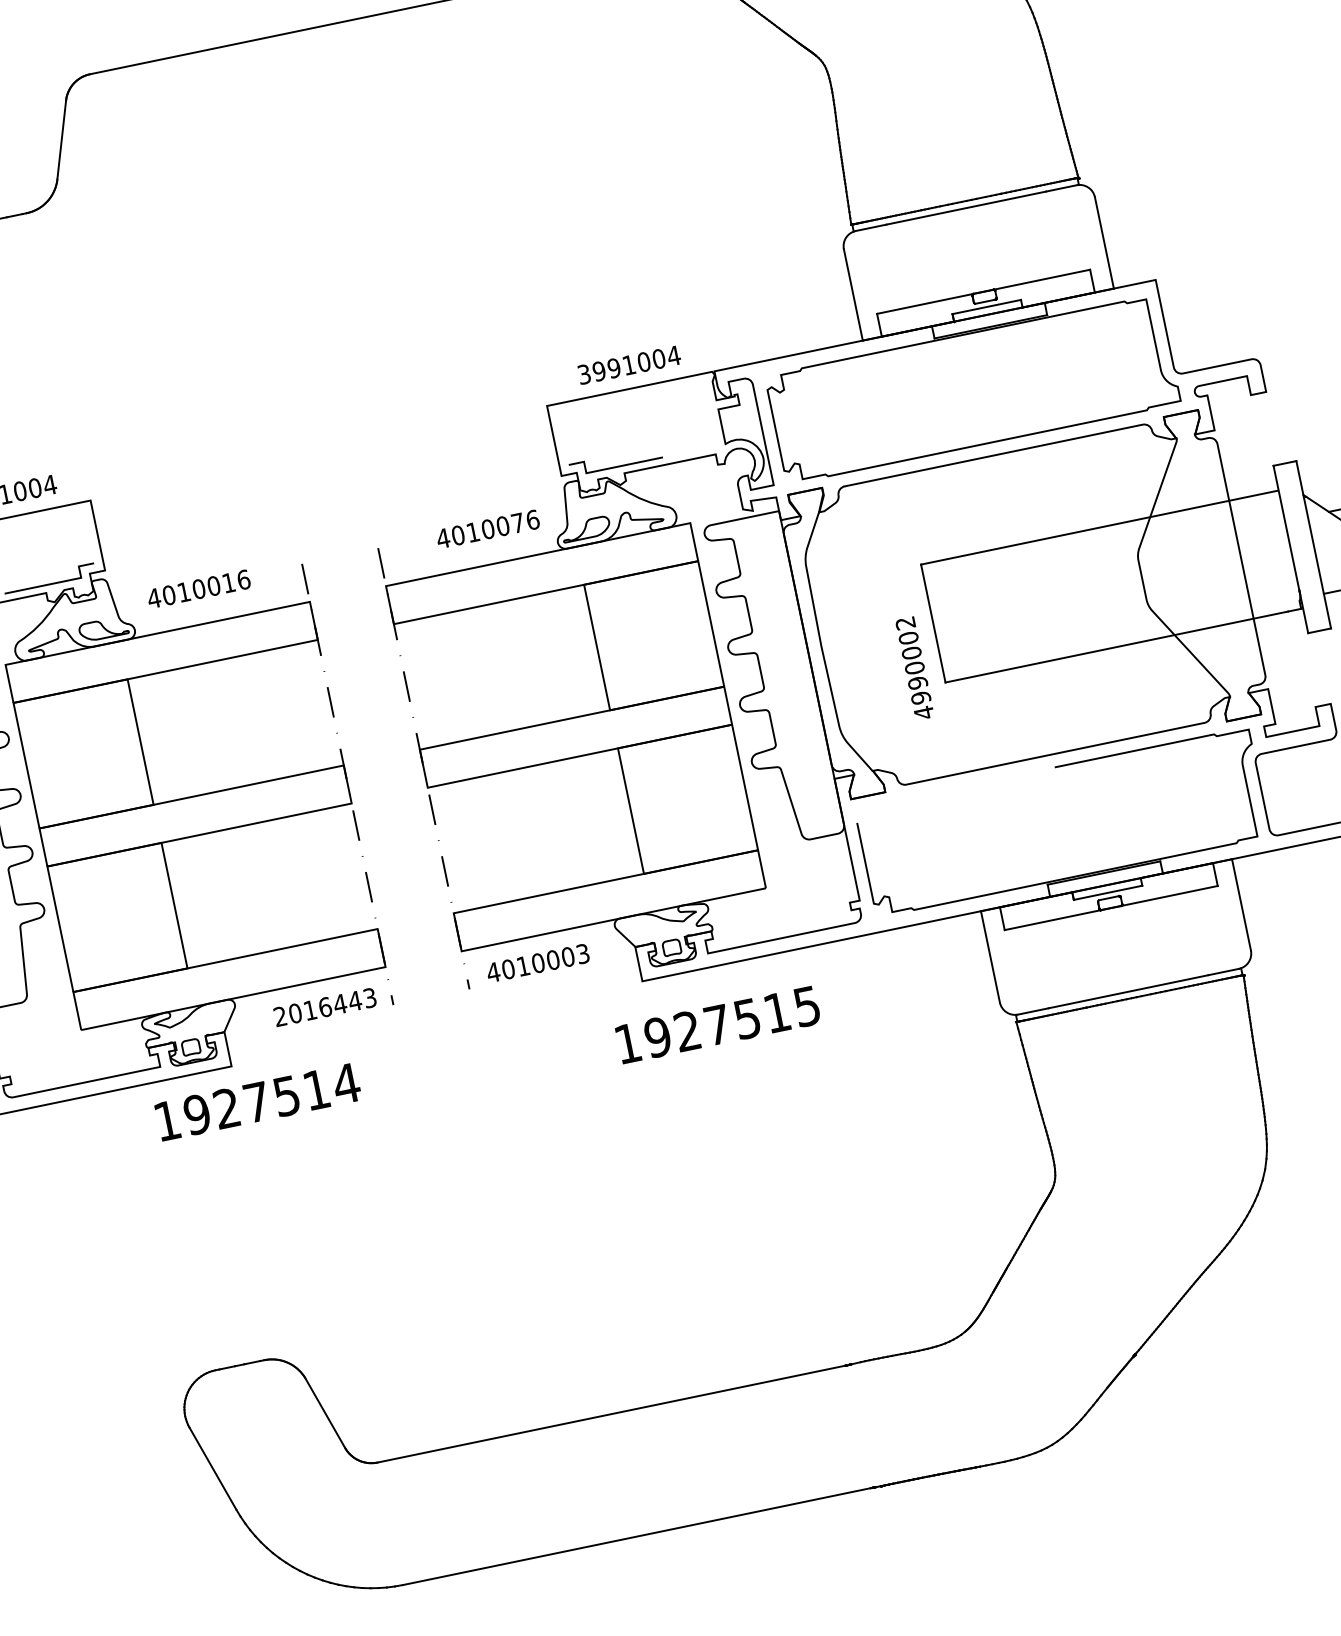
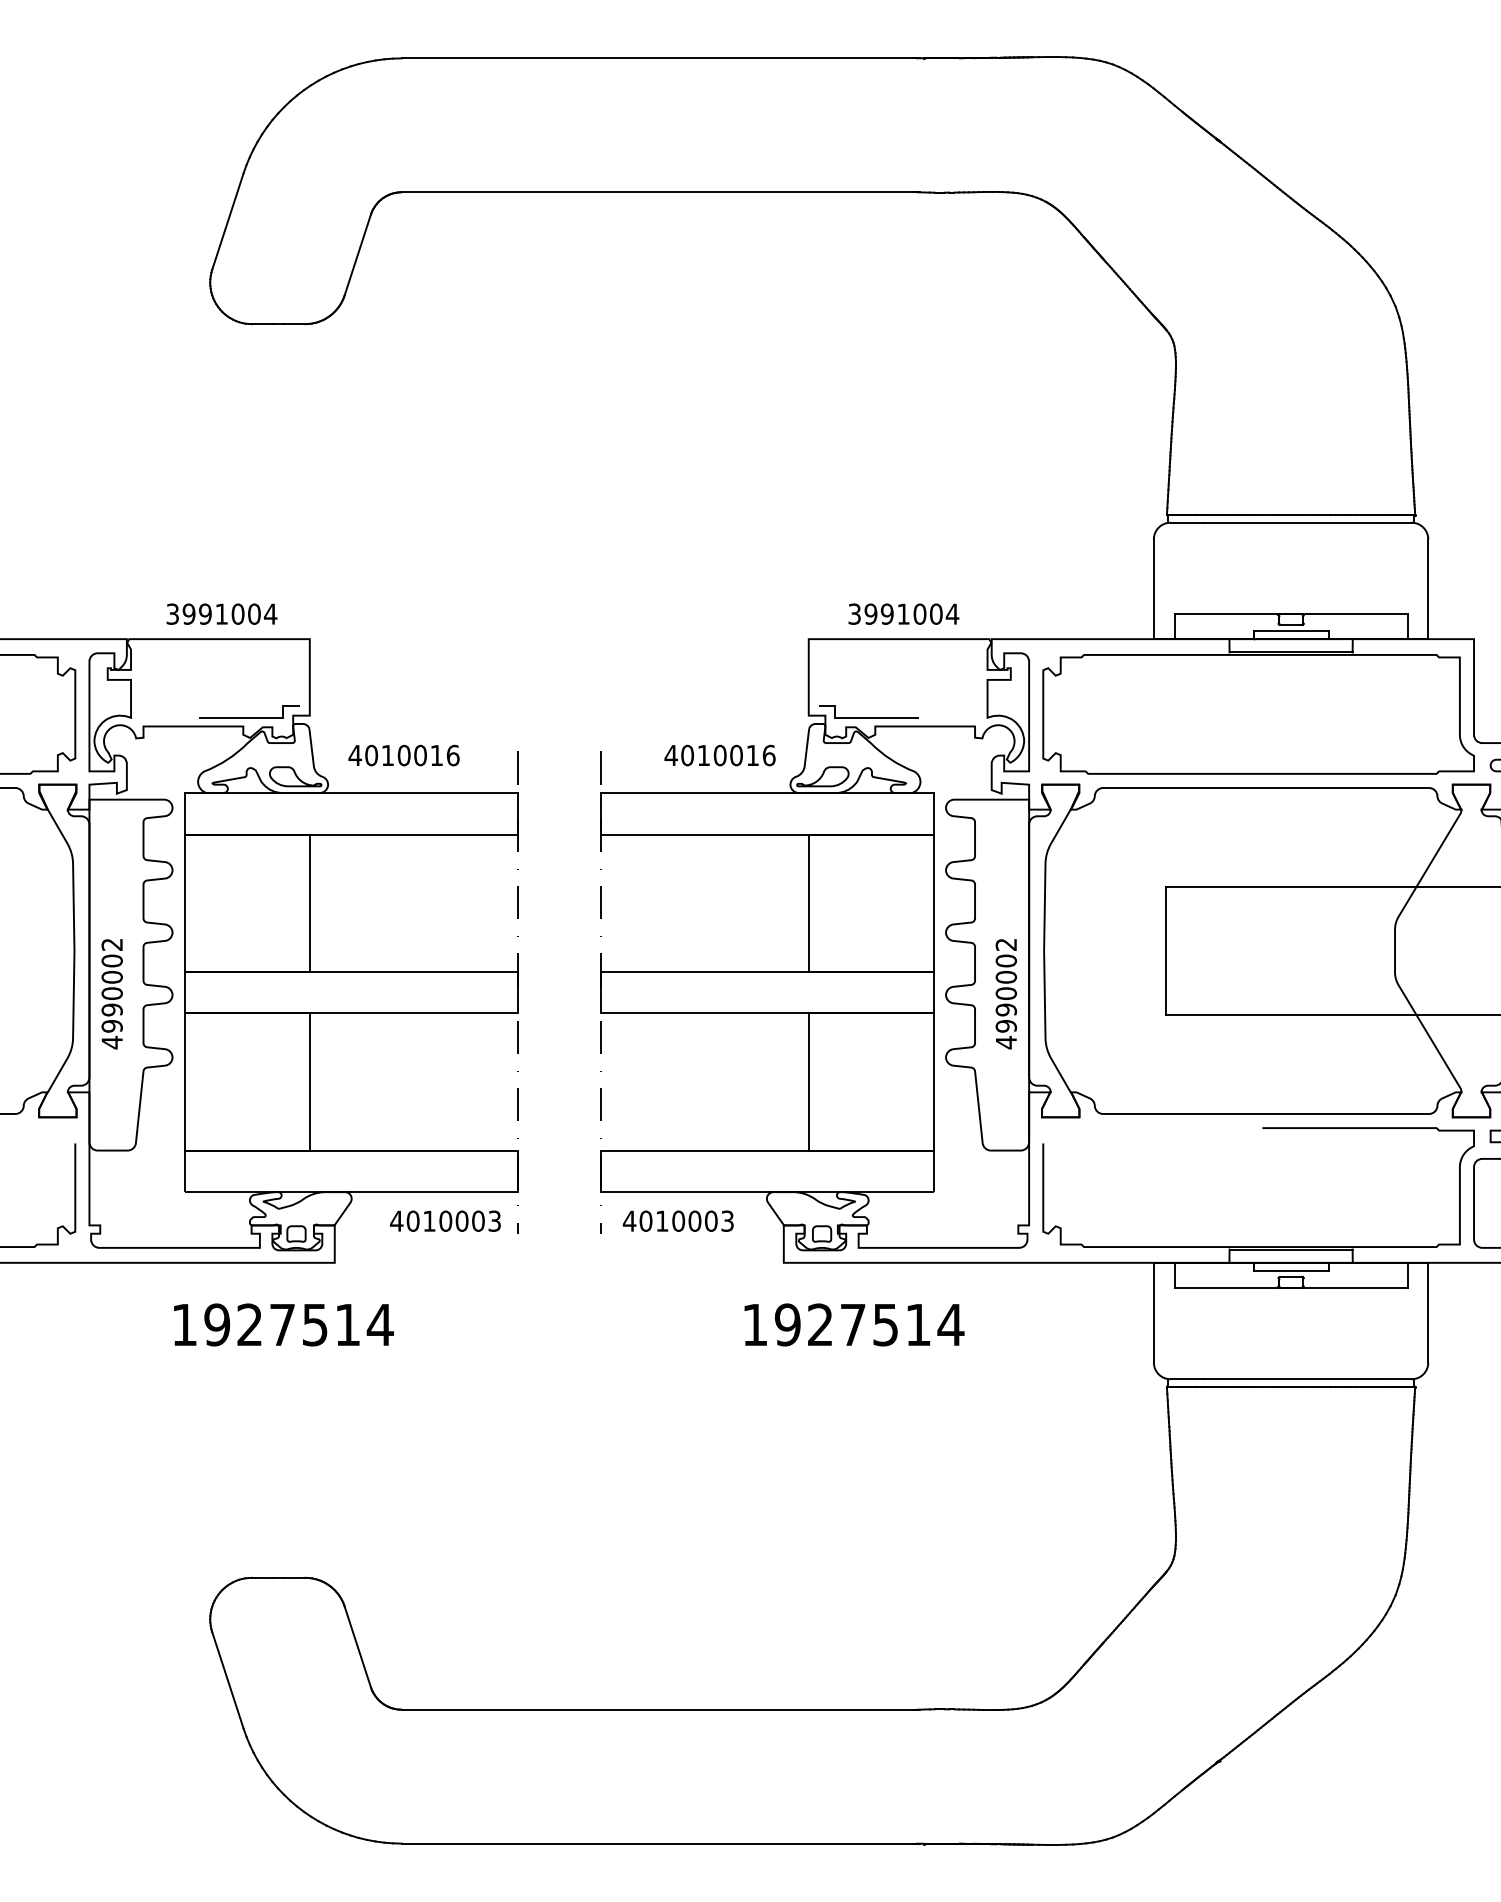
text: (517, 523) -> (752, 755), 4010076 -> 4010016
text: (915, 668) -> (1006, 994), moved
text: (806, 1007) -> (950, 1325), 1927515 -> 1927514
text: (317, 1008) -> (437, 1220), 2016443 -> 4010003
text: (257, 1101) -> (283, 1324), moved

